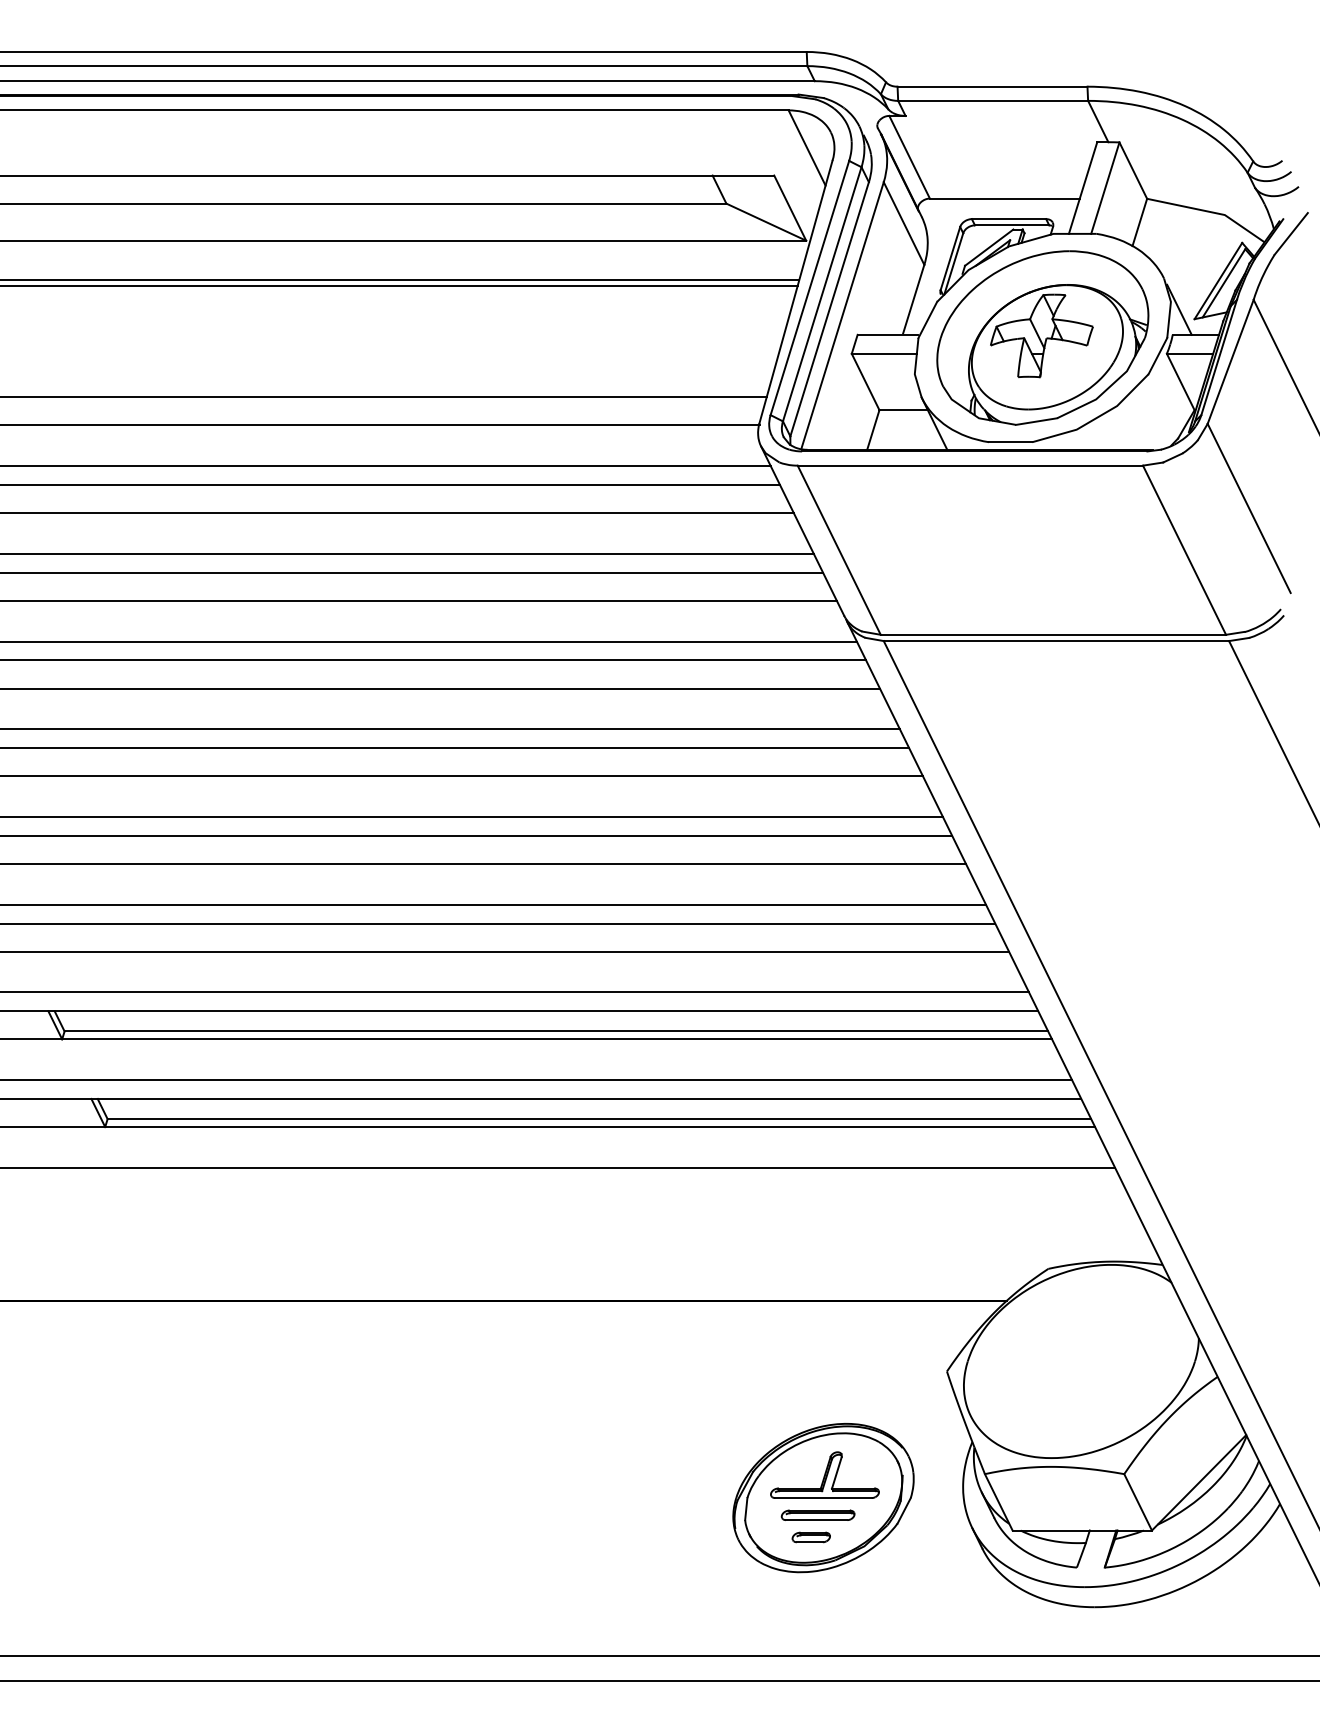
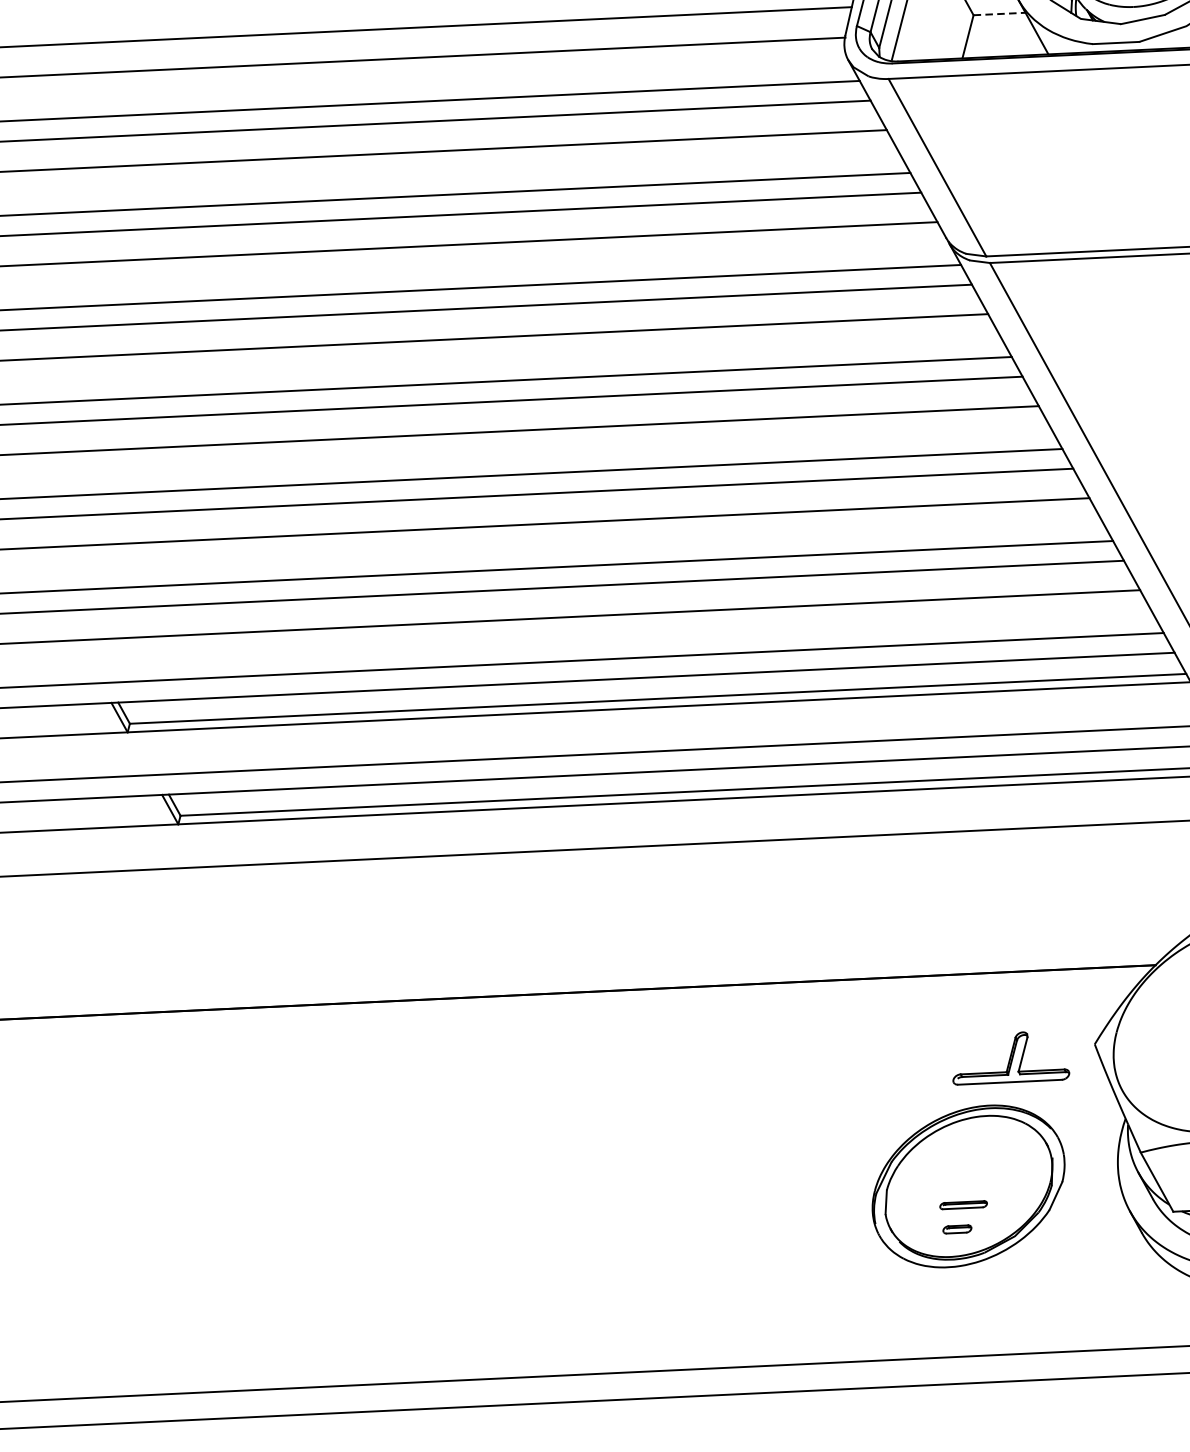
line: (904, 410) -> (1000, 14), solid -> dashed
part: (824, 1474) -> (1009, 1056), moved
part: (817, 1514) -> (962, 1204), size x0.6
part: (810, 1537) -> (956, 1229), size x0.7

